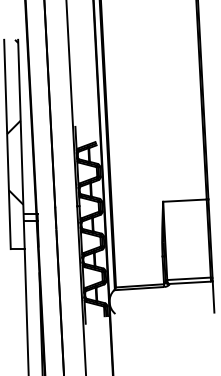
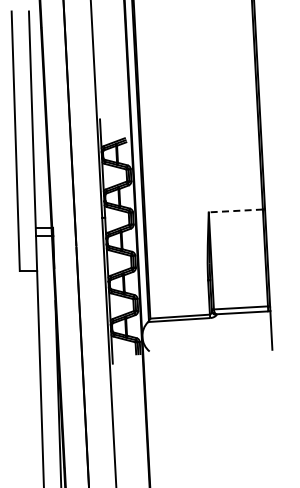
hatch: (15, 122) -> (25, 113), removed
line: (184, 200) -> (235, 210), solid -> dashed

